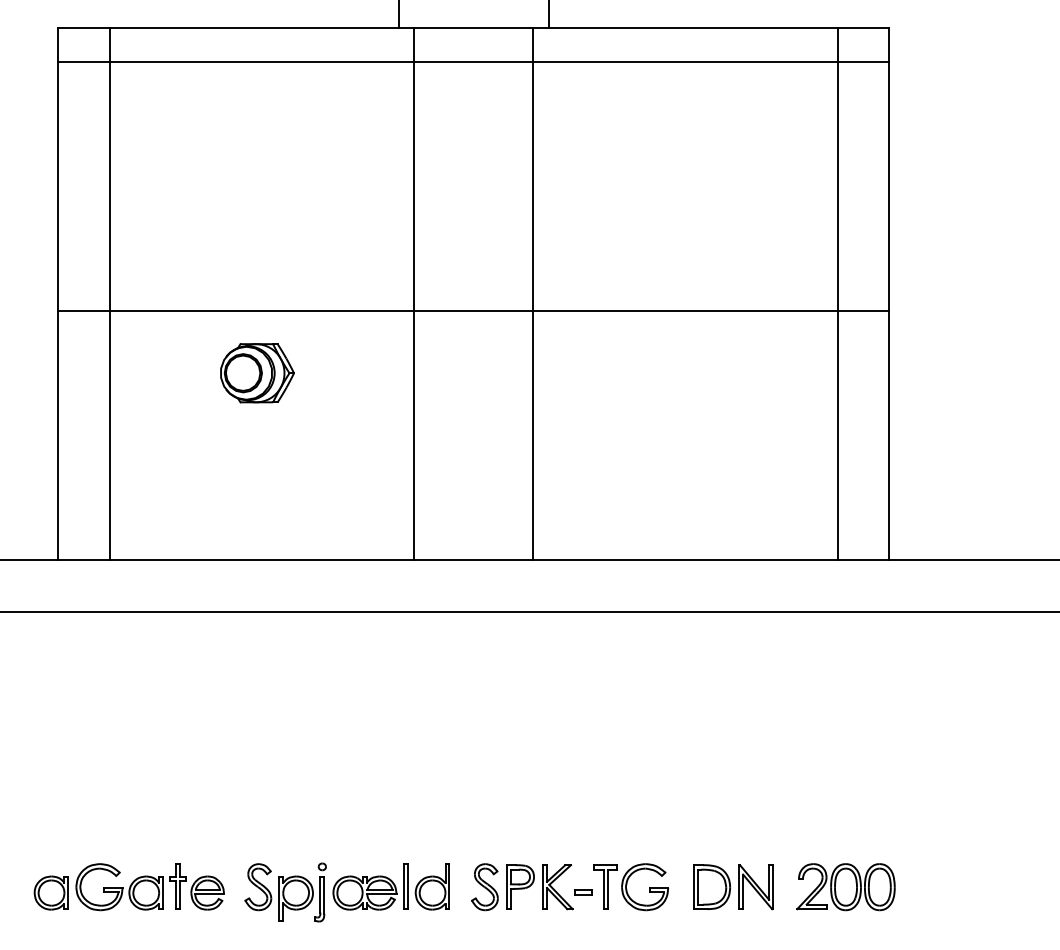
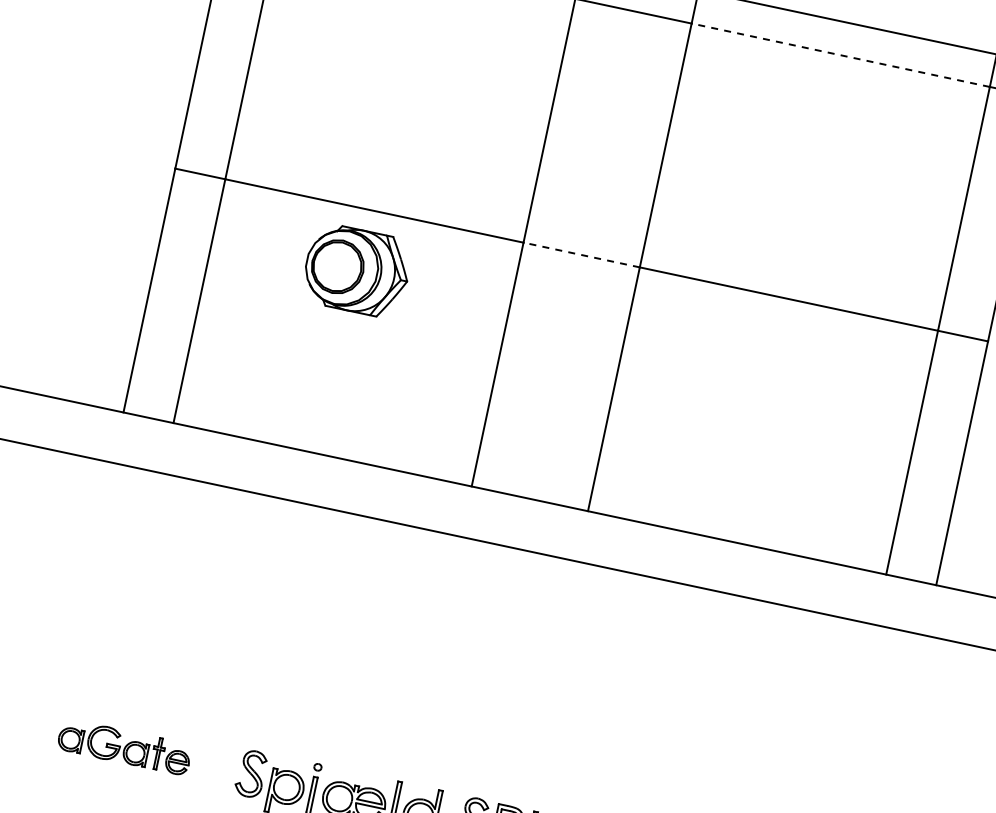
line: (685, 61) -> (840, 55), solid -> dashed
line: (473, 310) -> (581, 254), solid -> dashed
part: (257, 373) -> (357, 271), size x1.4
part: (128, 887) -> (124, 747), size x0.7

